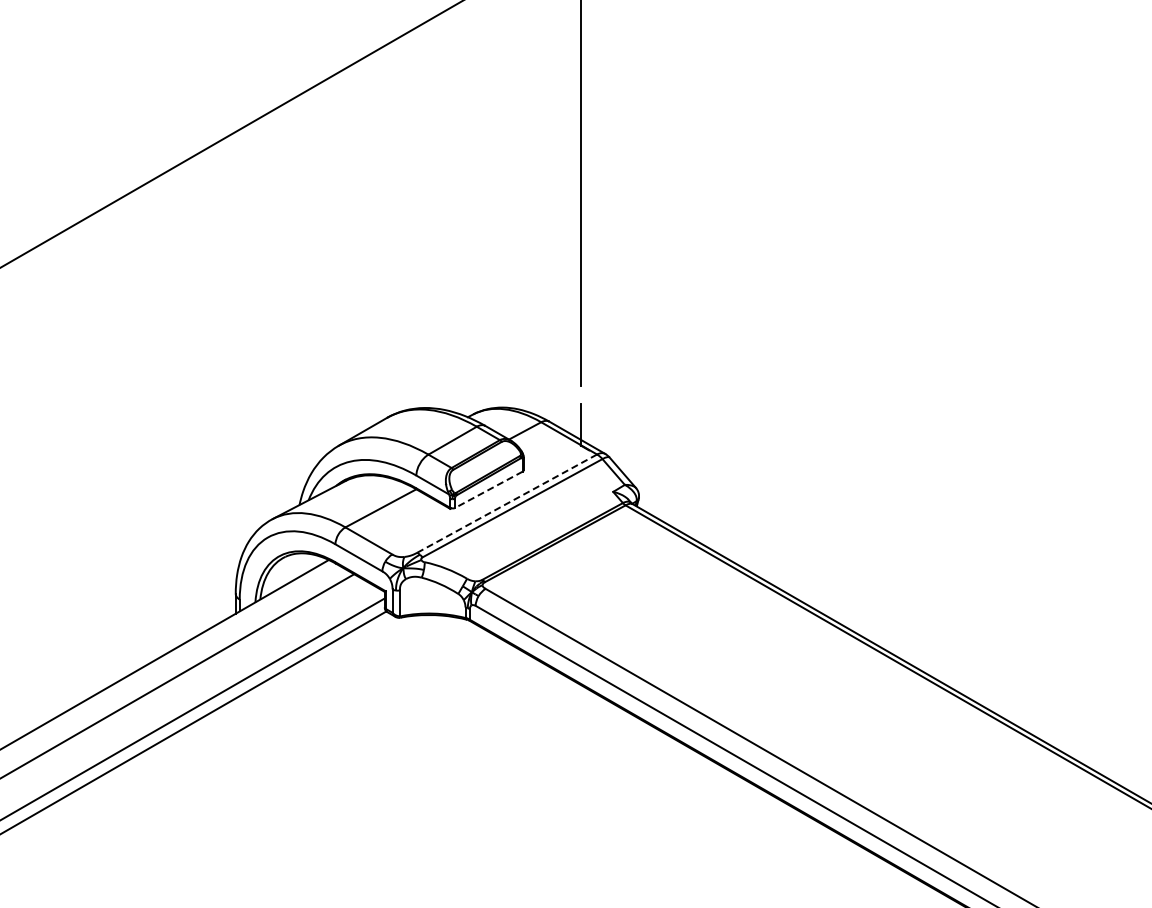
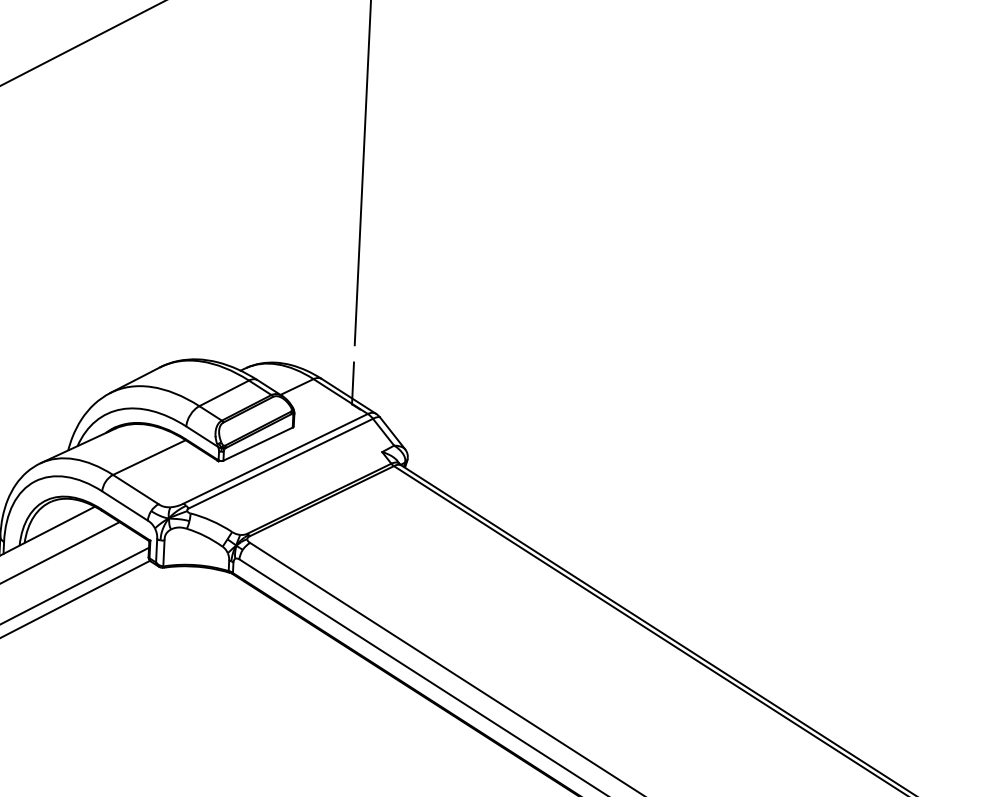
line: (488, 490) -> (257, 444), dashed -> solid
line: (507, 503) -> (276, 458), dashed -> solid

